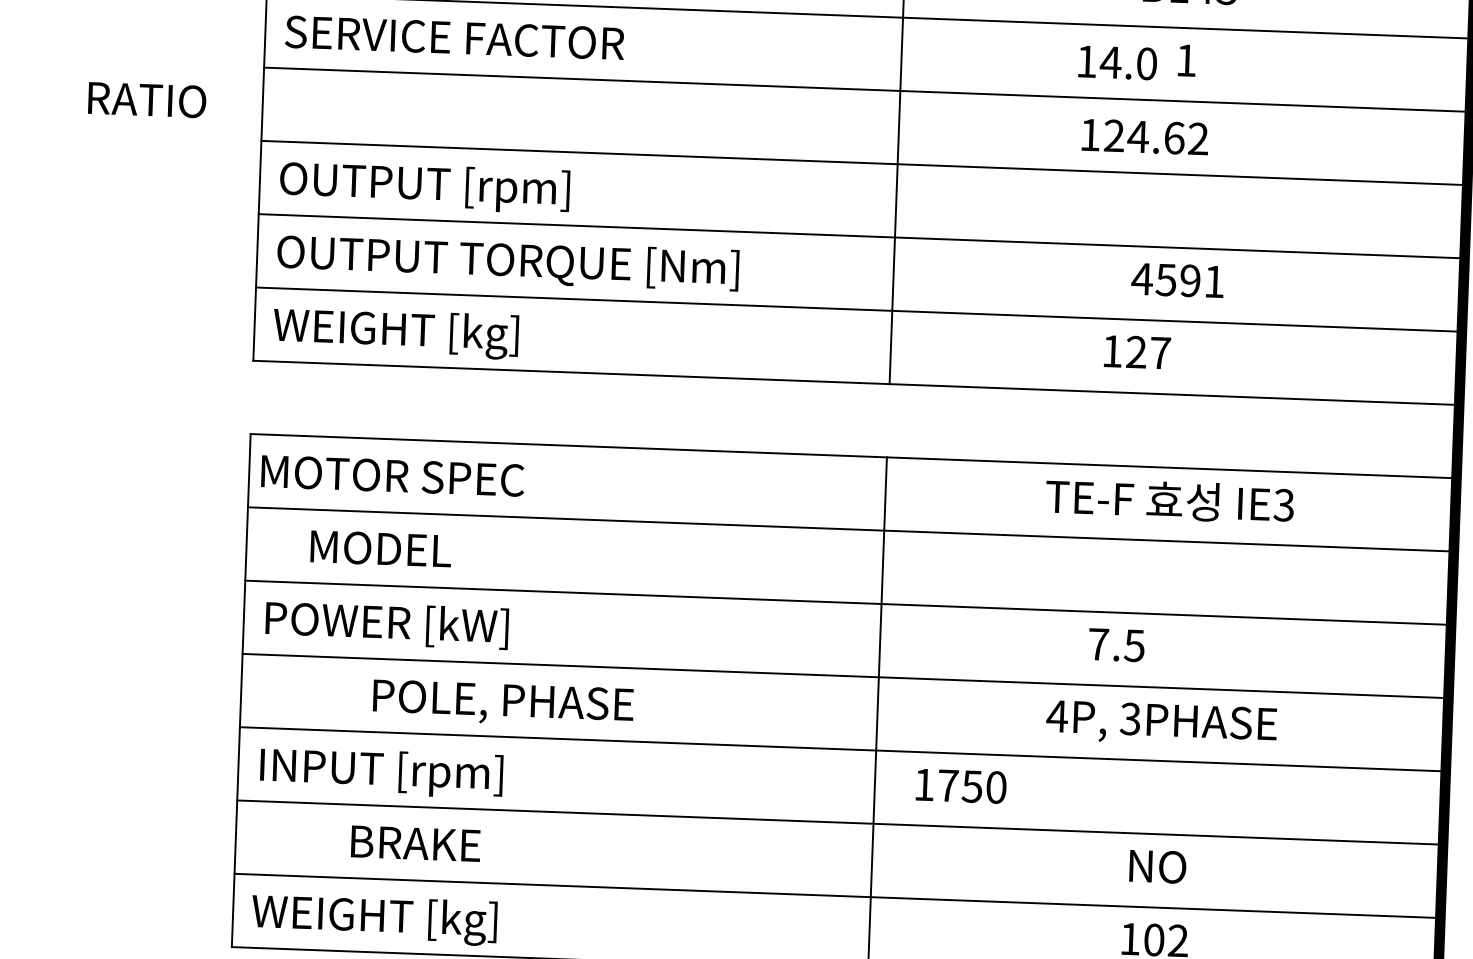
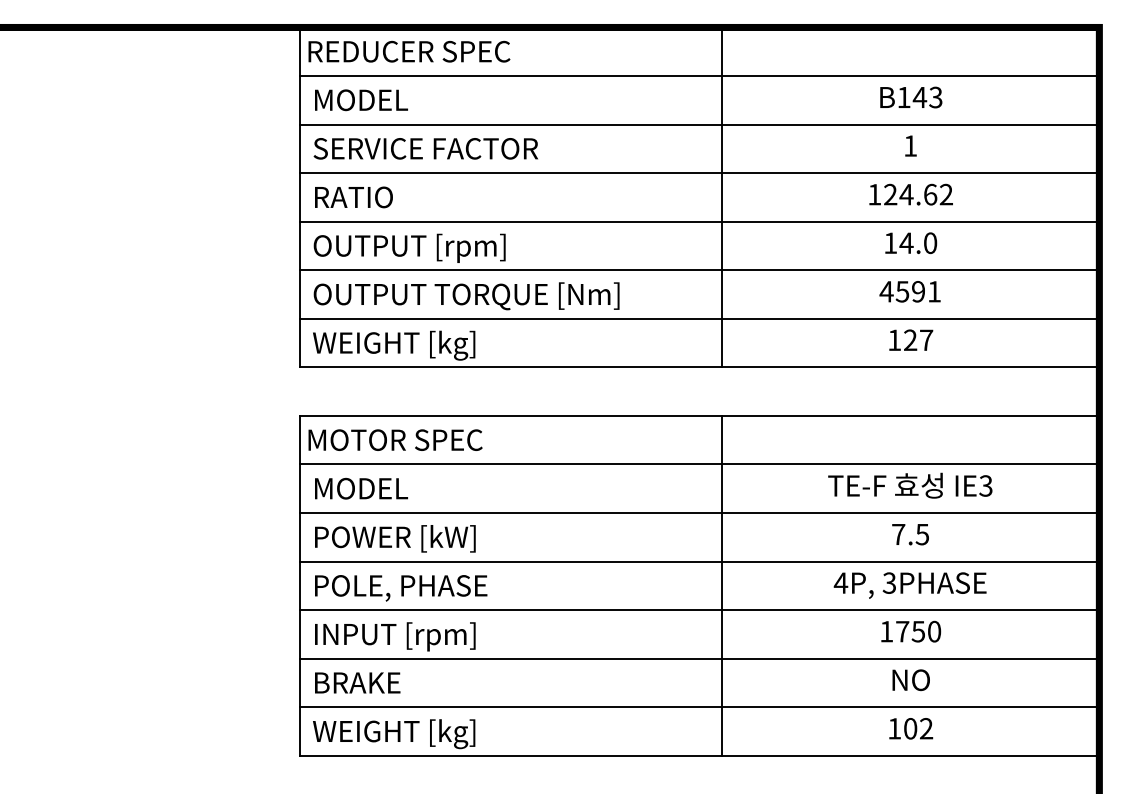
text: (1118, 63) -> (911, 243), moved
text: (146, 100) -> (353, 197), moved
text: (1144, 136) -> (910, 194), moved
text: (1137, 351) -> (911, 339), moved
text: (1170, 500) -> (910, 485), moved
text: (381, 548) -> (361, 488), moved
text: (1116, 645) -> (910, 534), moved
text: (503, 704) -> (401, 588), moved
text: (961, 785) -> (911, 631), moved
text: (415, 843) -> (357, 682), moved

